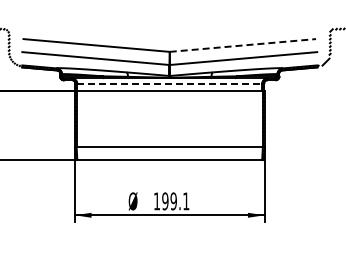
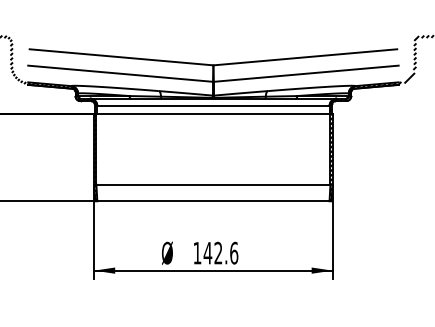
line: (243, 45) -> (306, 57), dashed -> solid
line: (170, 84) -> (214, 106), dashed -> solid
text: (175, 201) -> (220, 253), 199.1 -> 142.6

